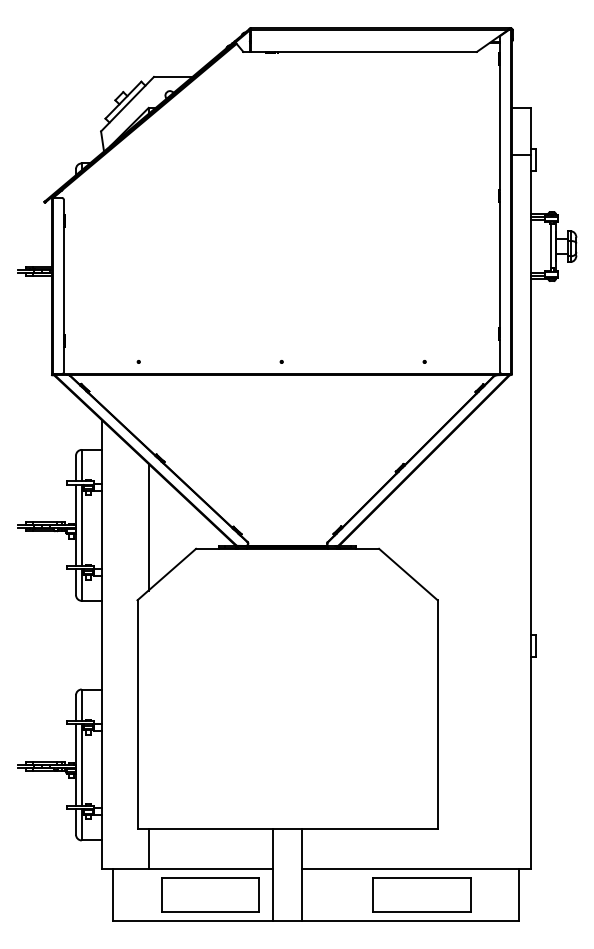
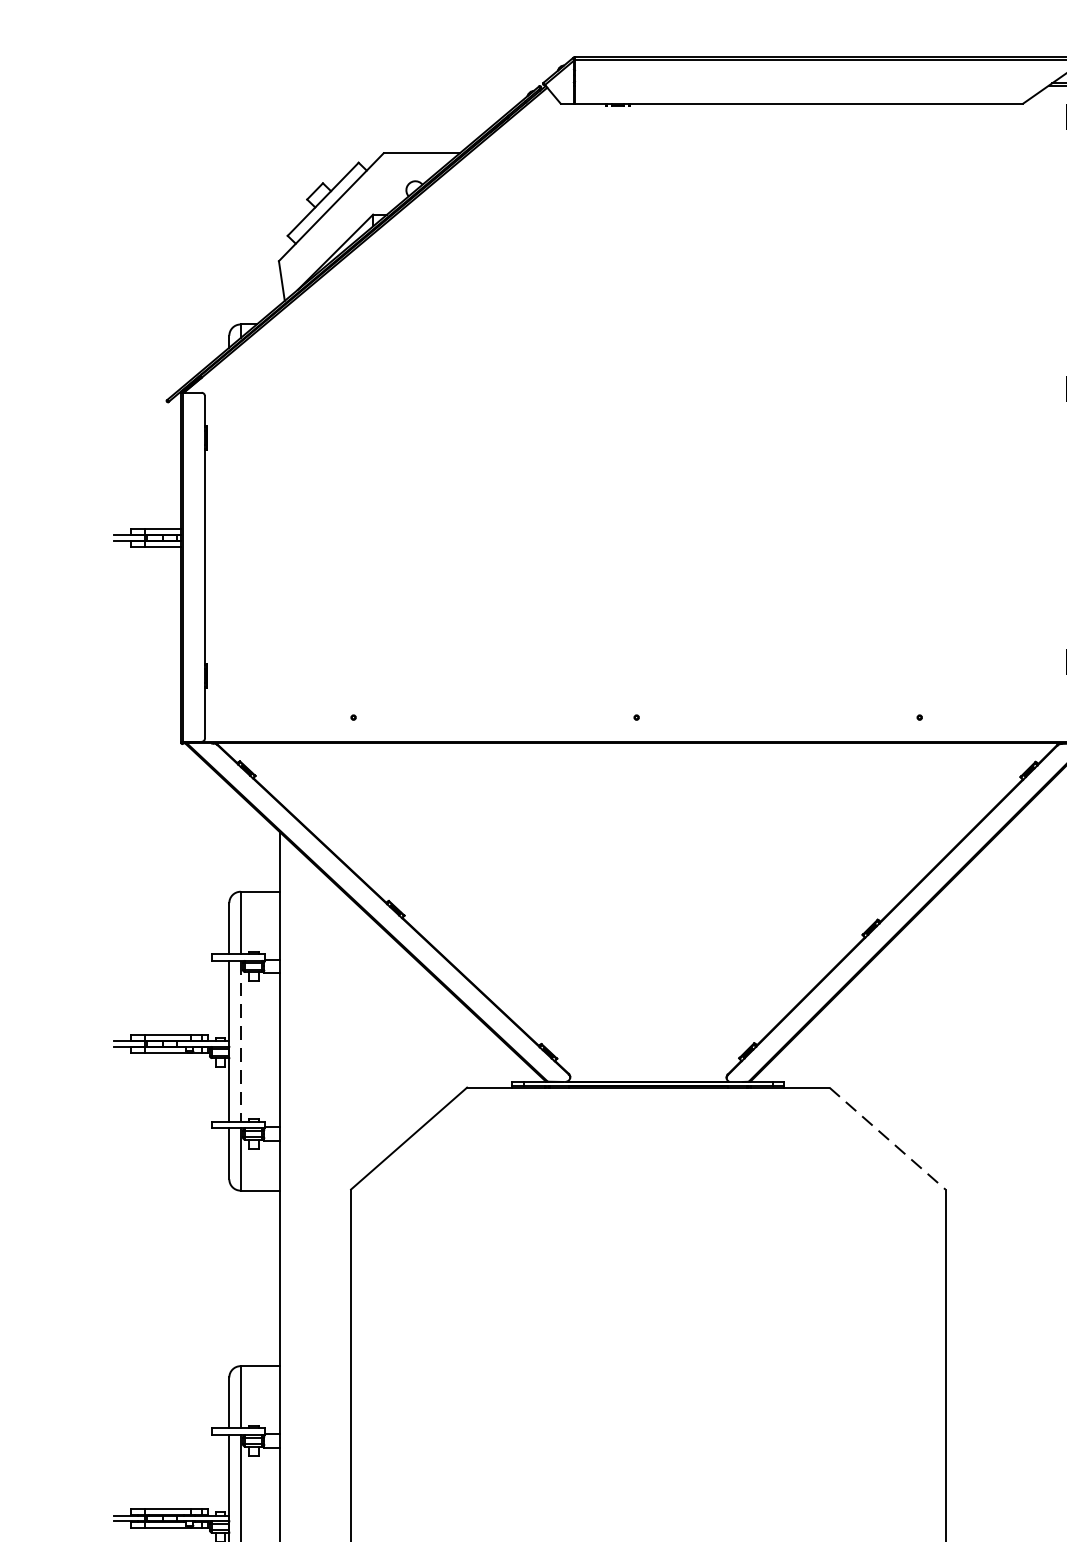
line: (81, 525) -> (240, 1041), solid -> dashed
line: (148, 526) -> (372, 1043), removed
line: (408, 574) -> (887, 1138), solid -> dashed

